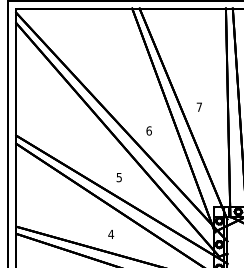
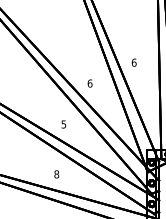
text: (199, 106) -> (134, 62), 7 -> 6
text: (111, 234) -> (57, 174), 4 -> 8

